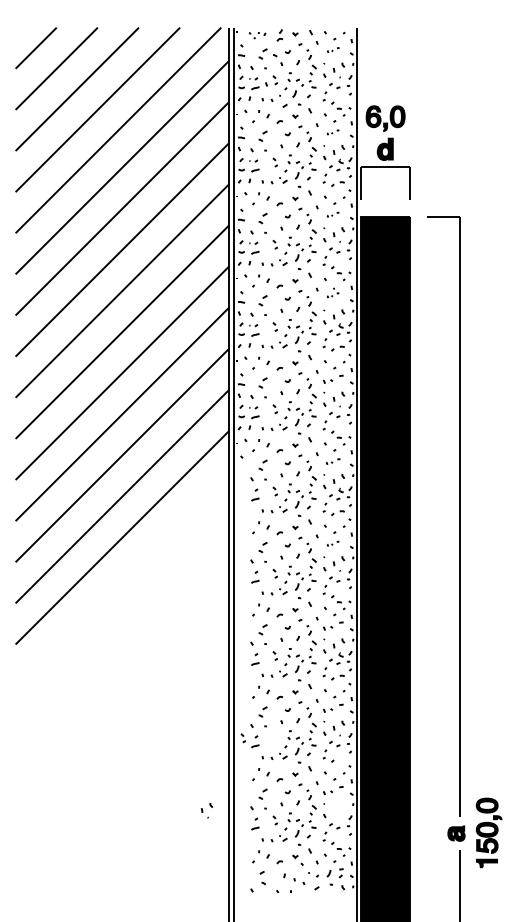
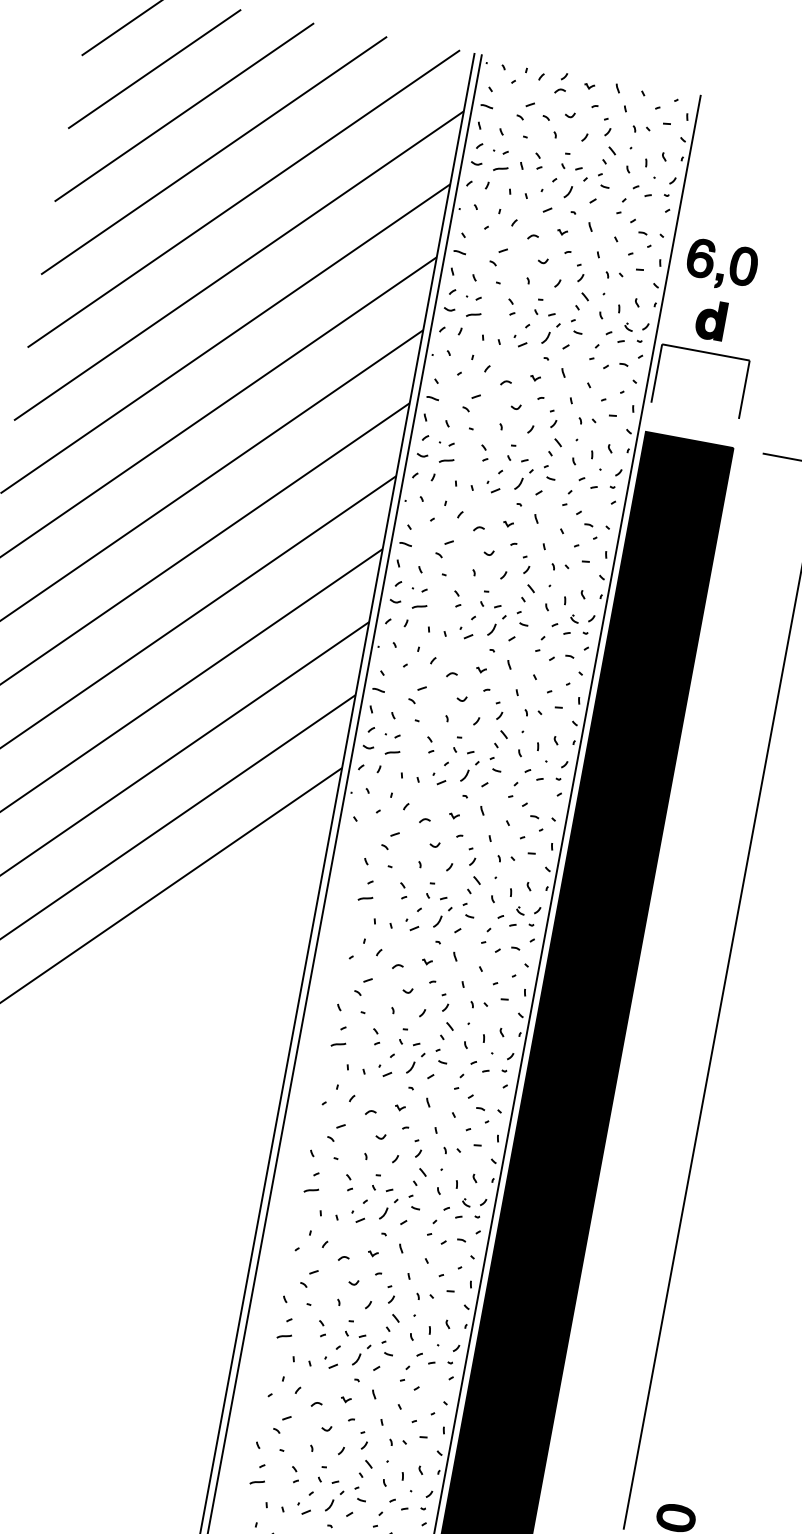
part: (257, 35) -> (521, 76), size x1.43
part: (333, 49) -> (652, 125), size x1.67
part: (332, 132) -> (622, 272), size x1.67
part: (332, 214) -> (596, 418), size x1.67
part: (332, 292) -> (570, 556), size x1.67
part: (332, 461) -> (514, 856), size x1.43
part: (332, 543) -> (487, 1002), size x1.67
part: (242, 738) -> (320, 1329), moved
part: (206, 810) -> (410, 1477), moved

